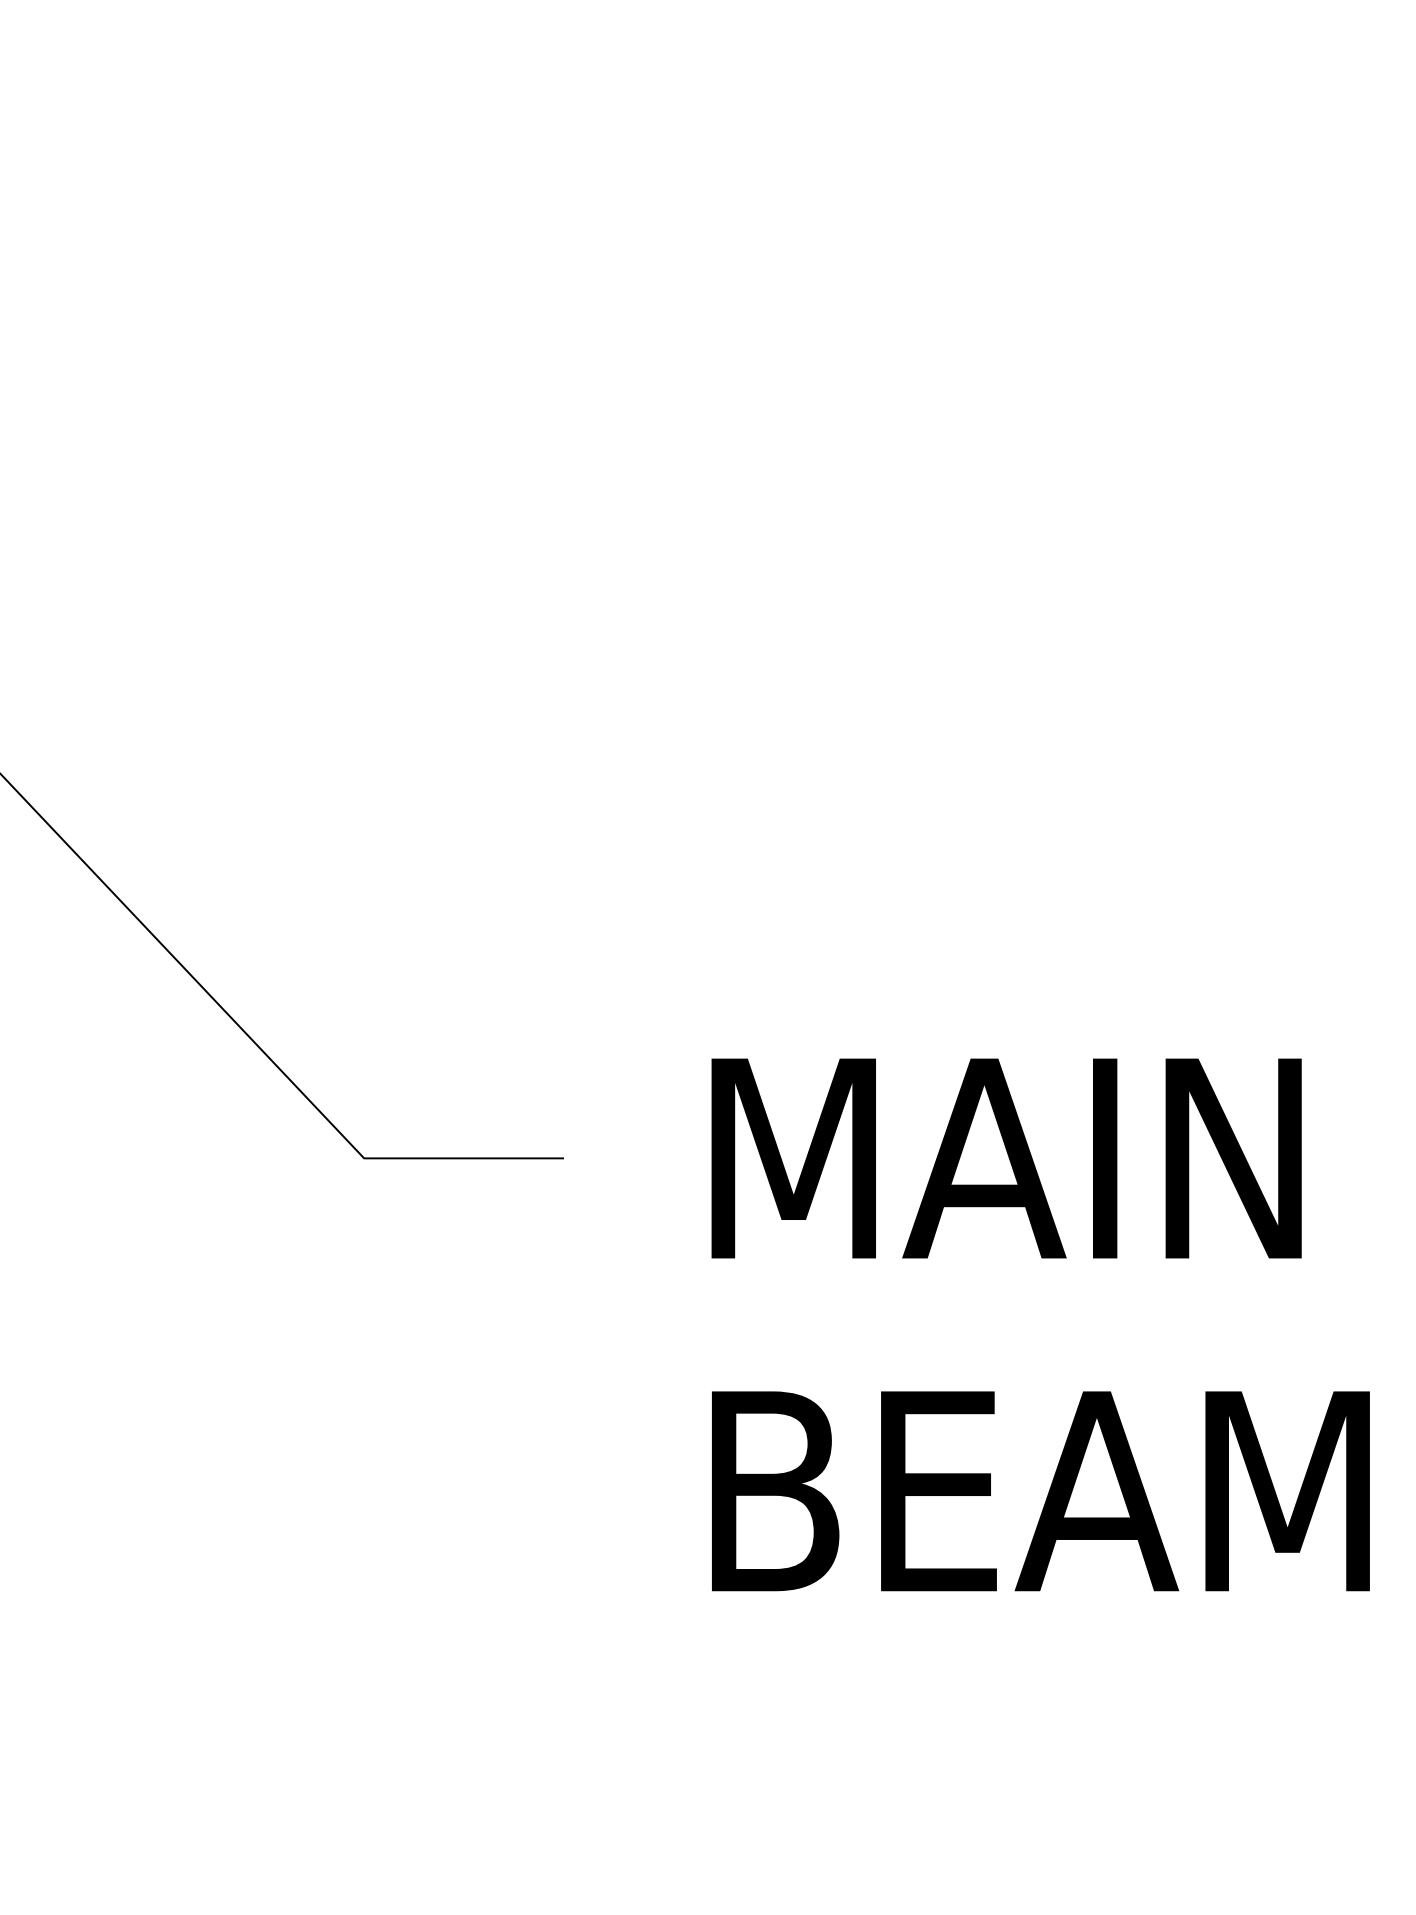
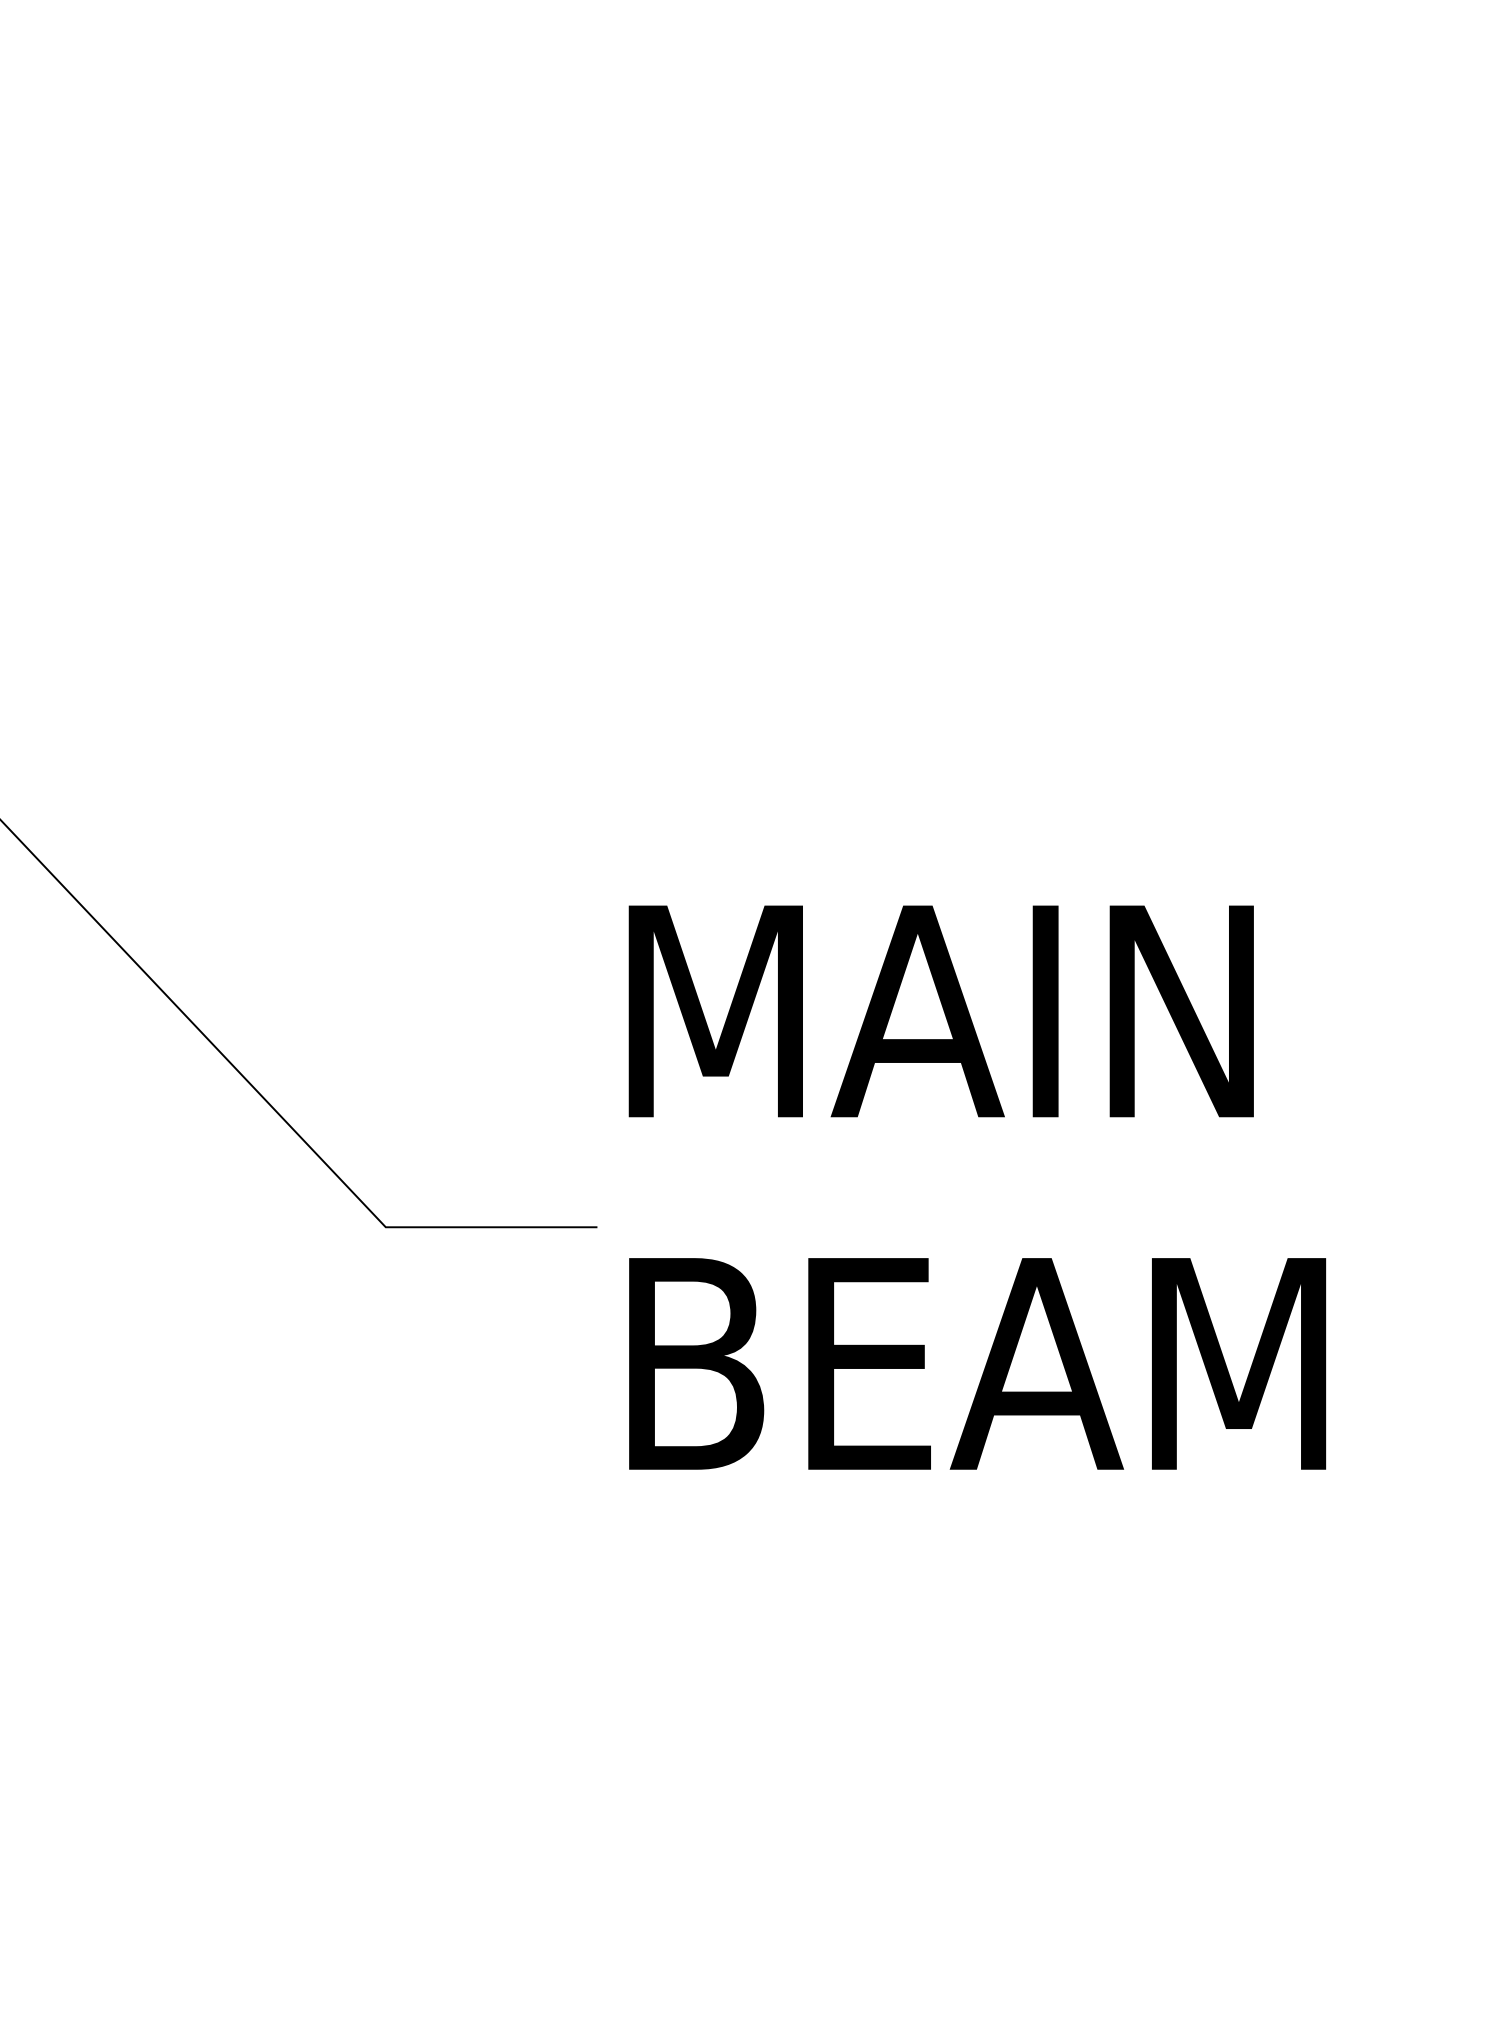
text: (1040, 1324) -> (977, 1187), moved

